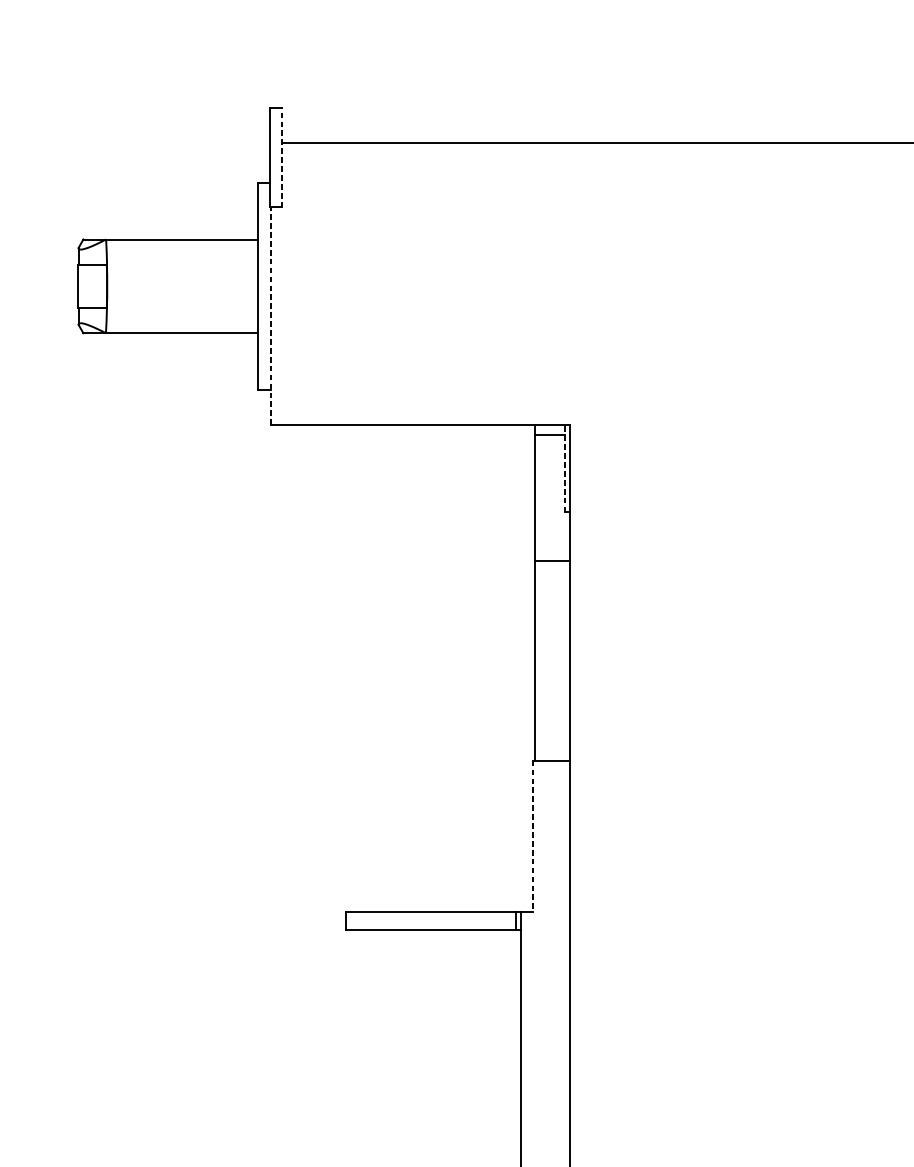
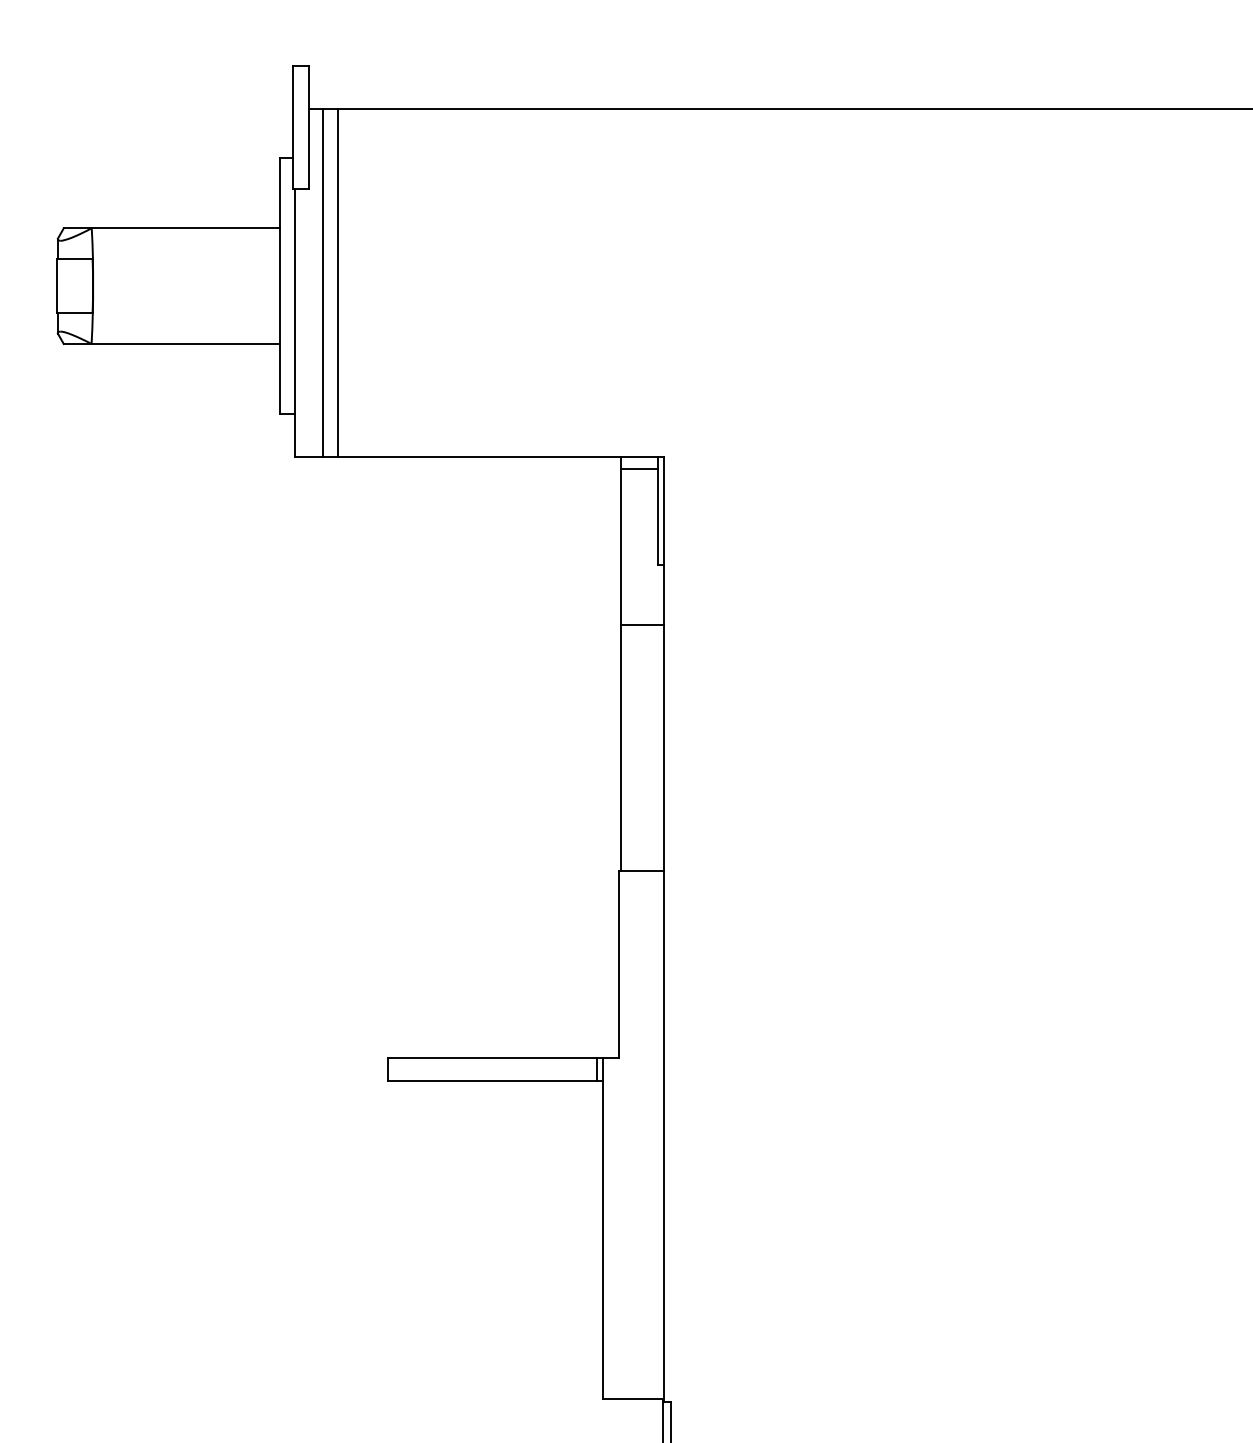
line: (281, 157) -> (308, 127), dashed -> solid
line: (293, 284) -> (322, 283), added
line: (305, 284) -> (337, 283), added
line: (270, 315) -> (294, 322), dashed -> solid
line: (565, 469) -> (658, 511), dashed -> solid
line: (533, 836) -> (618, 964), dashed -> solid

